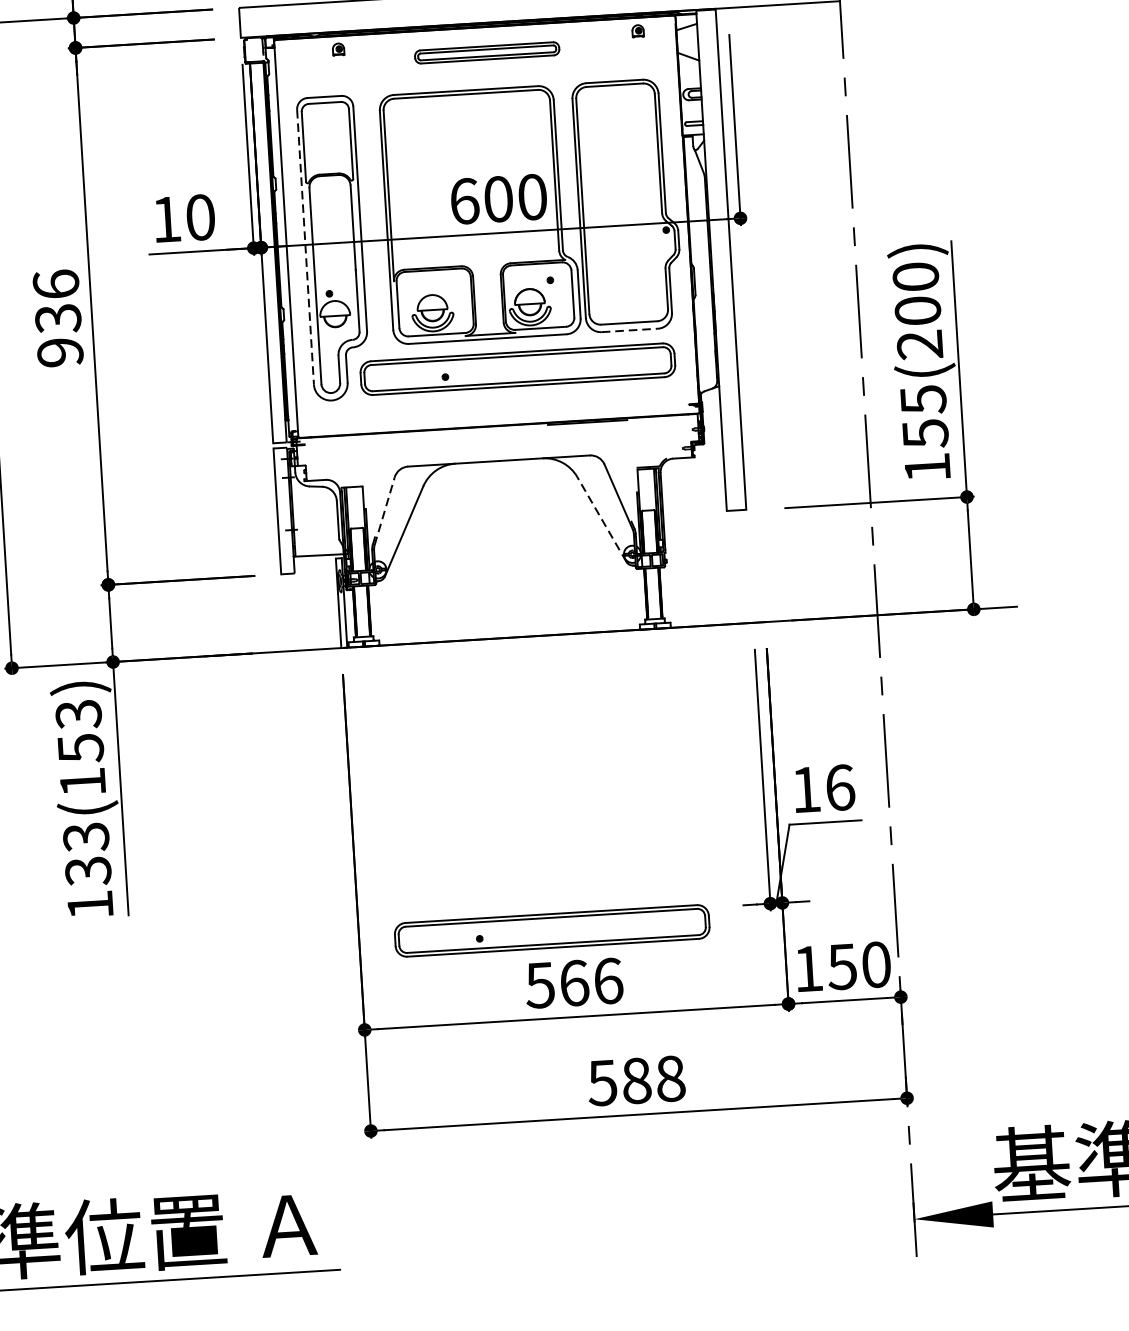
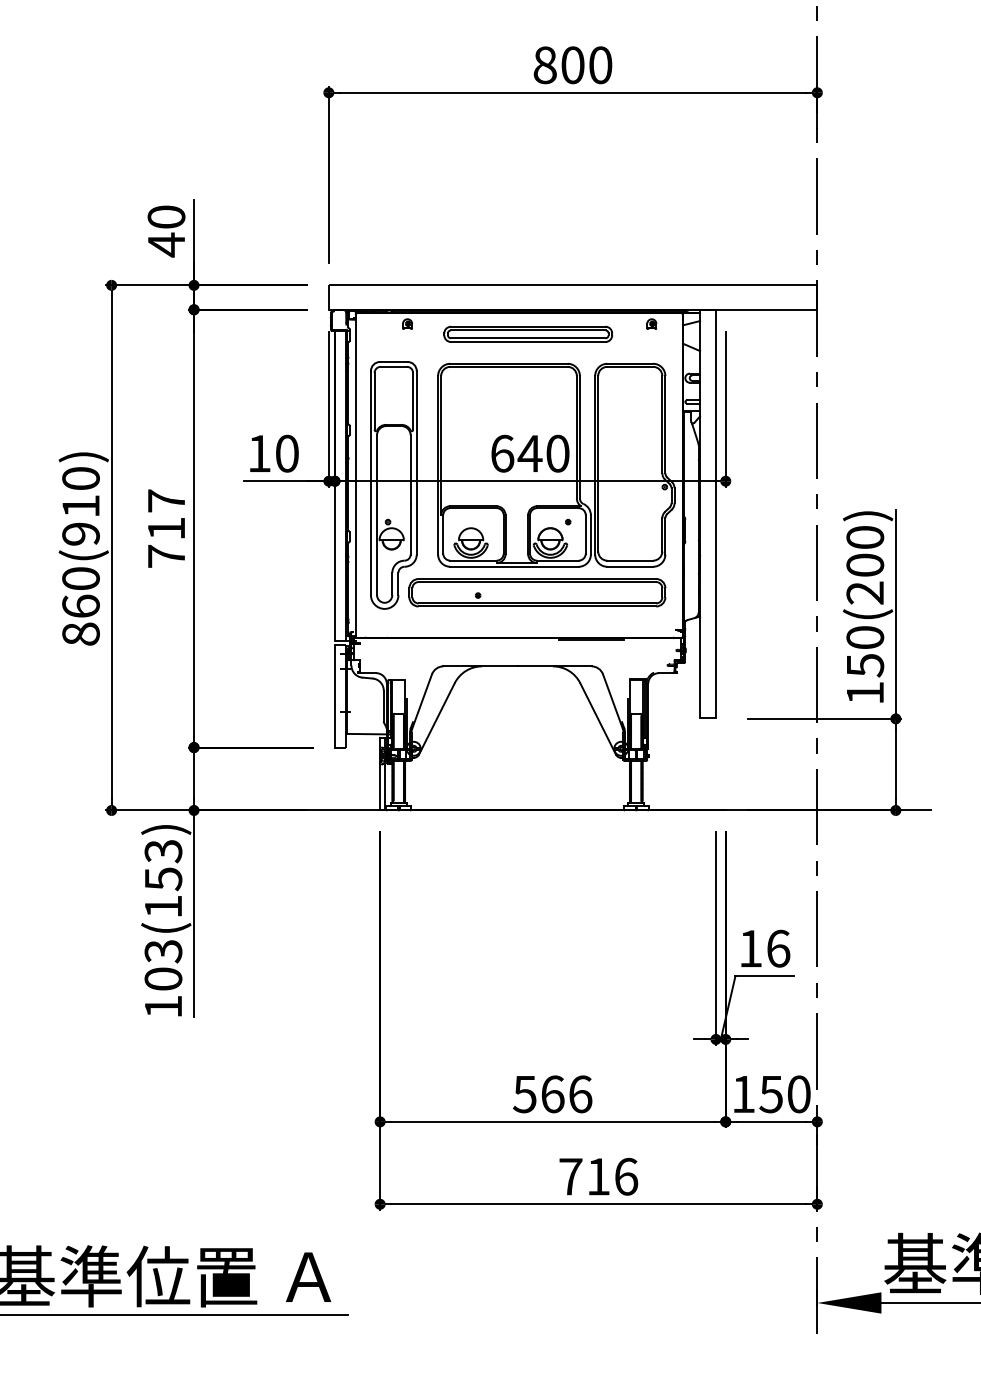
part: (486, 52) -> (527, 333), size x1.43
text: (497, 199) -> (529, 453), 600 -> 640
line: (305, 247) -> (370, 483), dashed -> solid
text: (58, 318) -> (166, 528), 936 -> 717
line: (630, 330) -> (630, 566), dashed -> solid
text: (923, 399) -> (865, 637), 155(200) -> 150(200)
line: (385, 511) -> (422, 701), dashed -> solid
line: (602, 518) -> (598, 718), dashed -> solid
text: (88, 871) -> (163, 979), 133(153) -> 103(153)
part: (552, 930) -> (537, 1050), removed
text: (636, 1080) -> (598, 1176), 588 -> 716

